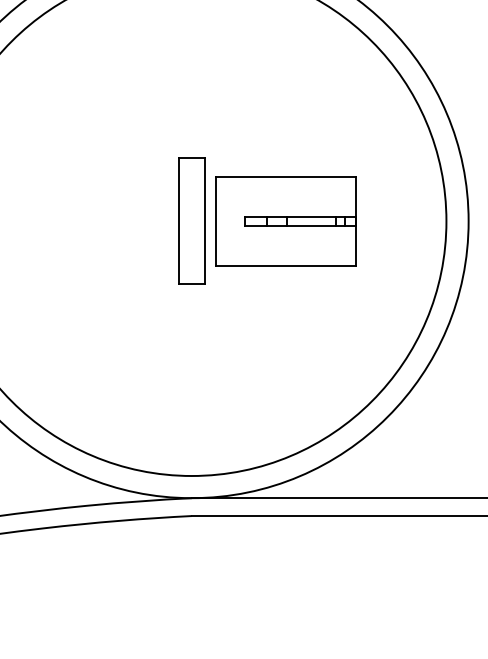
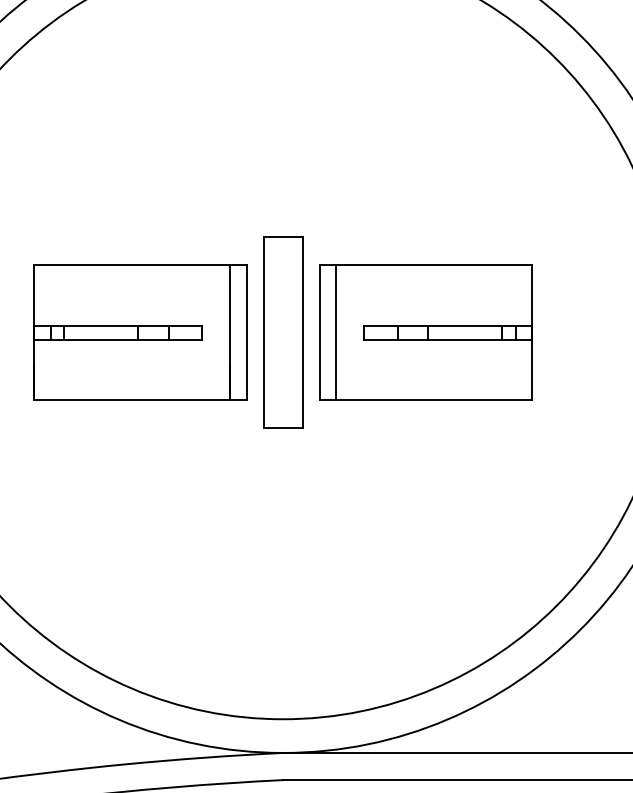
part: (97, 221) -> (139, 332), added
line: (226, 221) -> (335, 332), added

